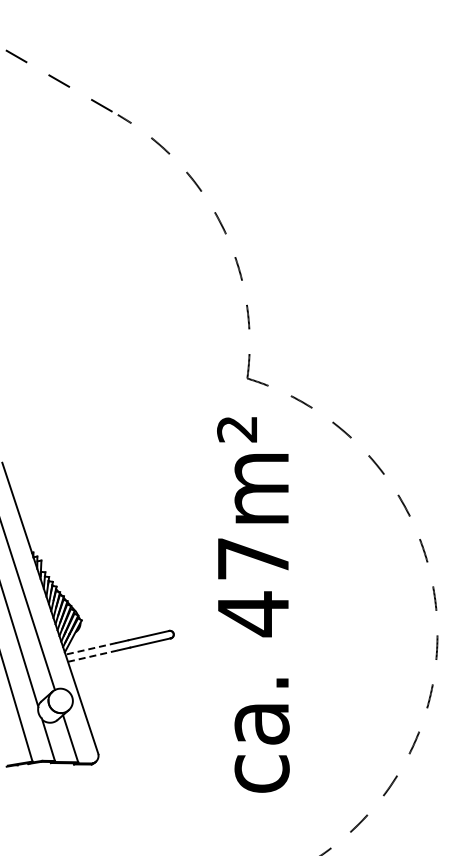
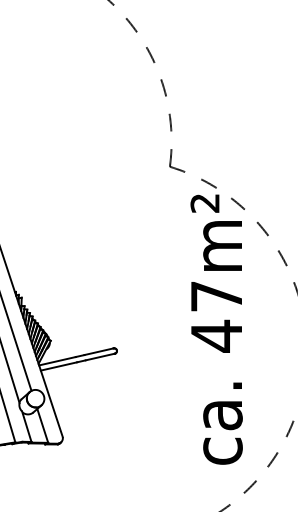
text: (253, 604) -> (216, 329), moved
line: (90, 648) -> (57, 361), dashed -> solid
line: (93, 656) -> (59, 366), dashed -> solid

